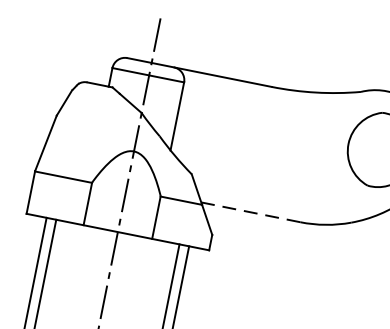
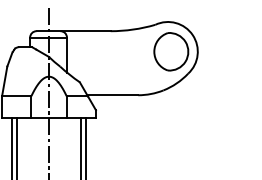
line: (250, 212) -> (112, 95), dashed -> solid

